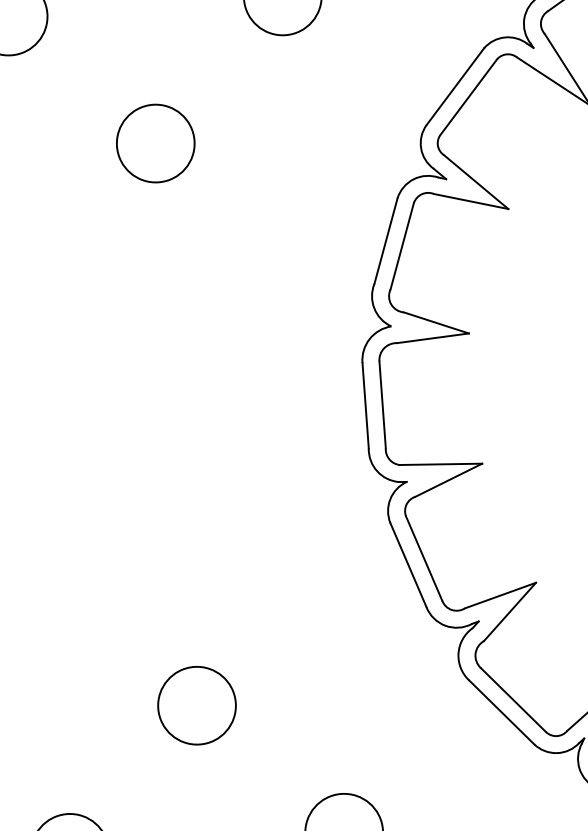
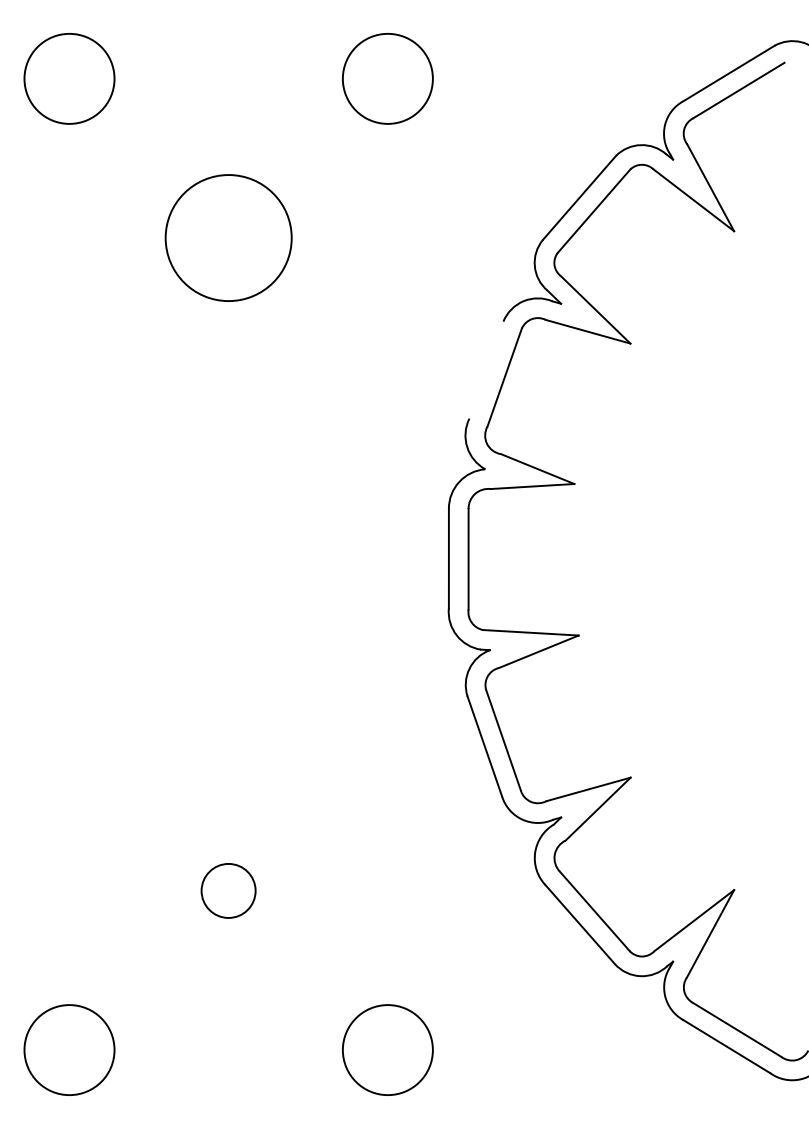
circle: (155, 143) -> (228, 238), size x1.4
line: (386, 240) -> (486, 369), removed
circle: (196, 705) -> (228, 890), size x0.6

